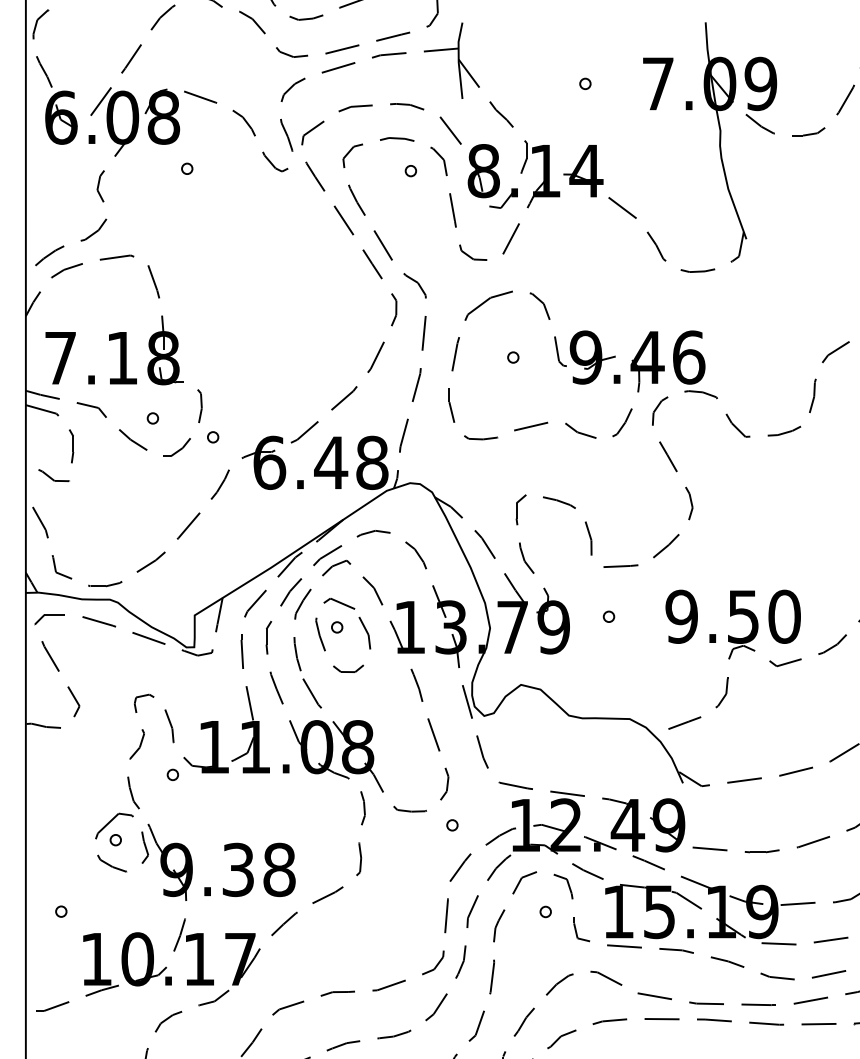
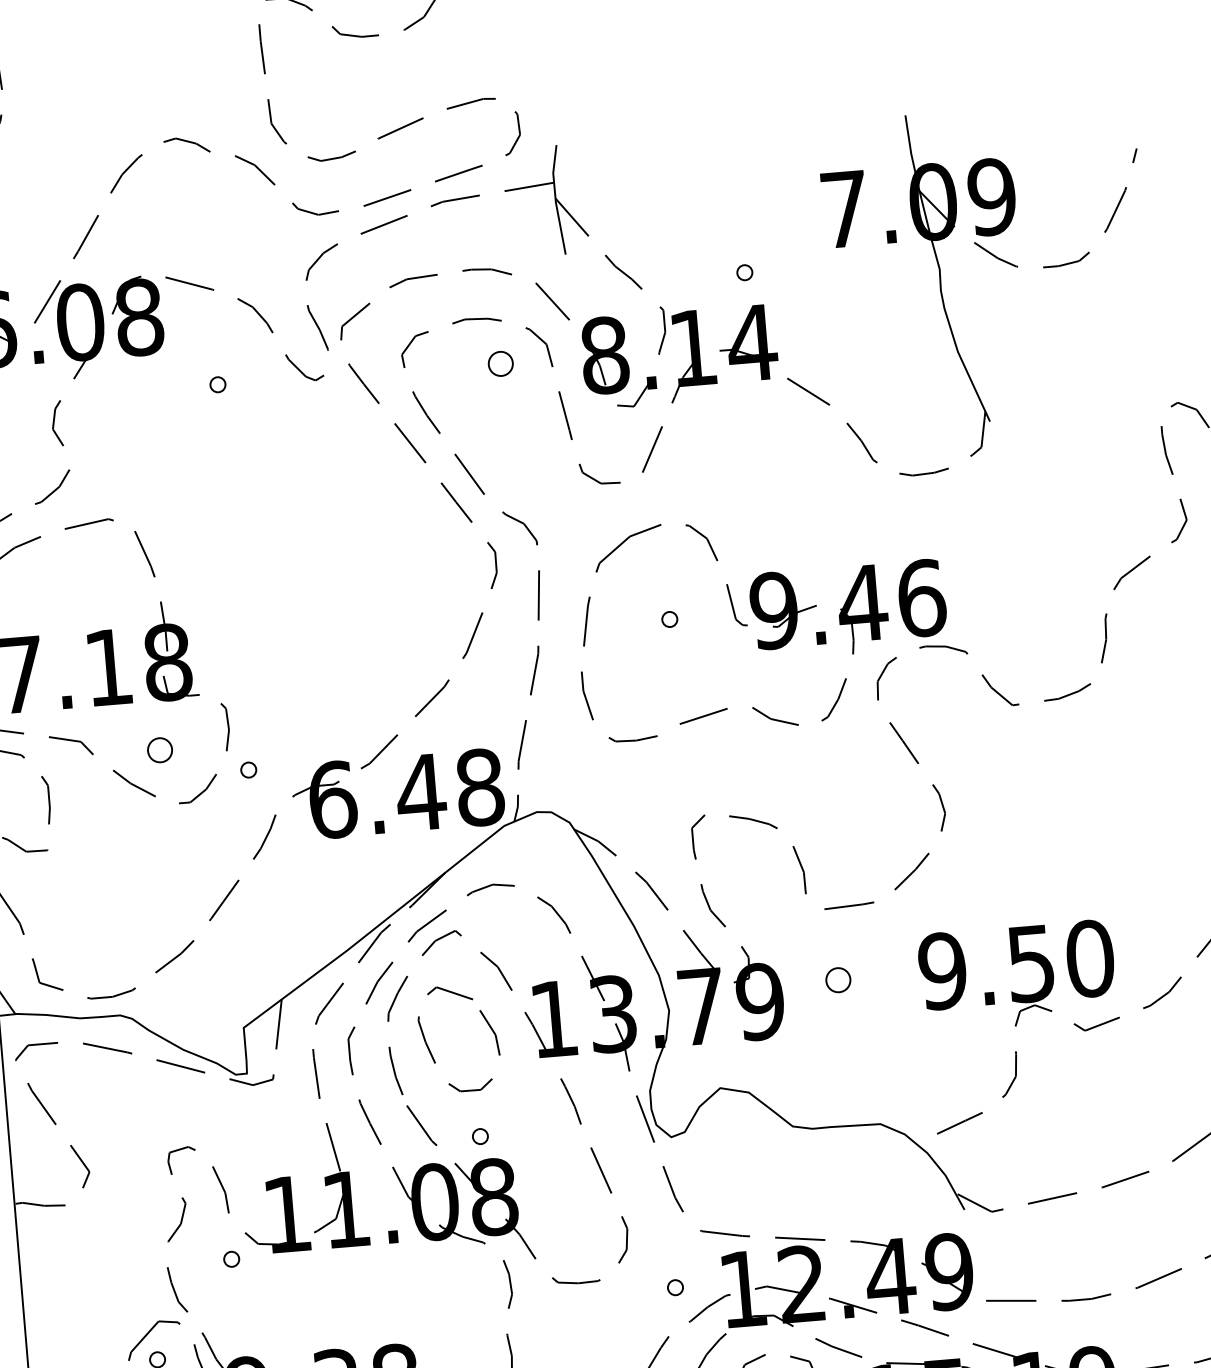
part: (585, 83) -> (744, 272), moved
part: (187, 168) -> (218, 384), moved
part: (410, 171) -> (499, 364), size x1.6
part: (152, 418) -> (159, 750), size x1.6
part: (608, 616) -> (837, 979), size x1.6
part: (337, 627) -> (480, 1136), moved
part: (452, 825) -> (675, 1287), moved

